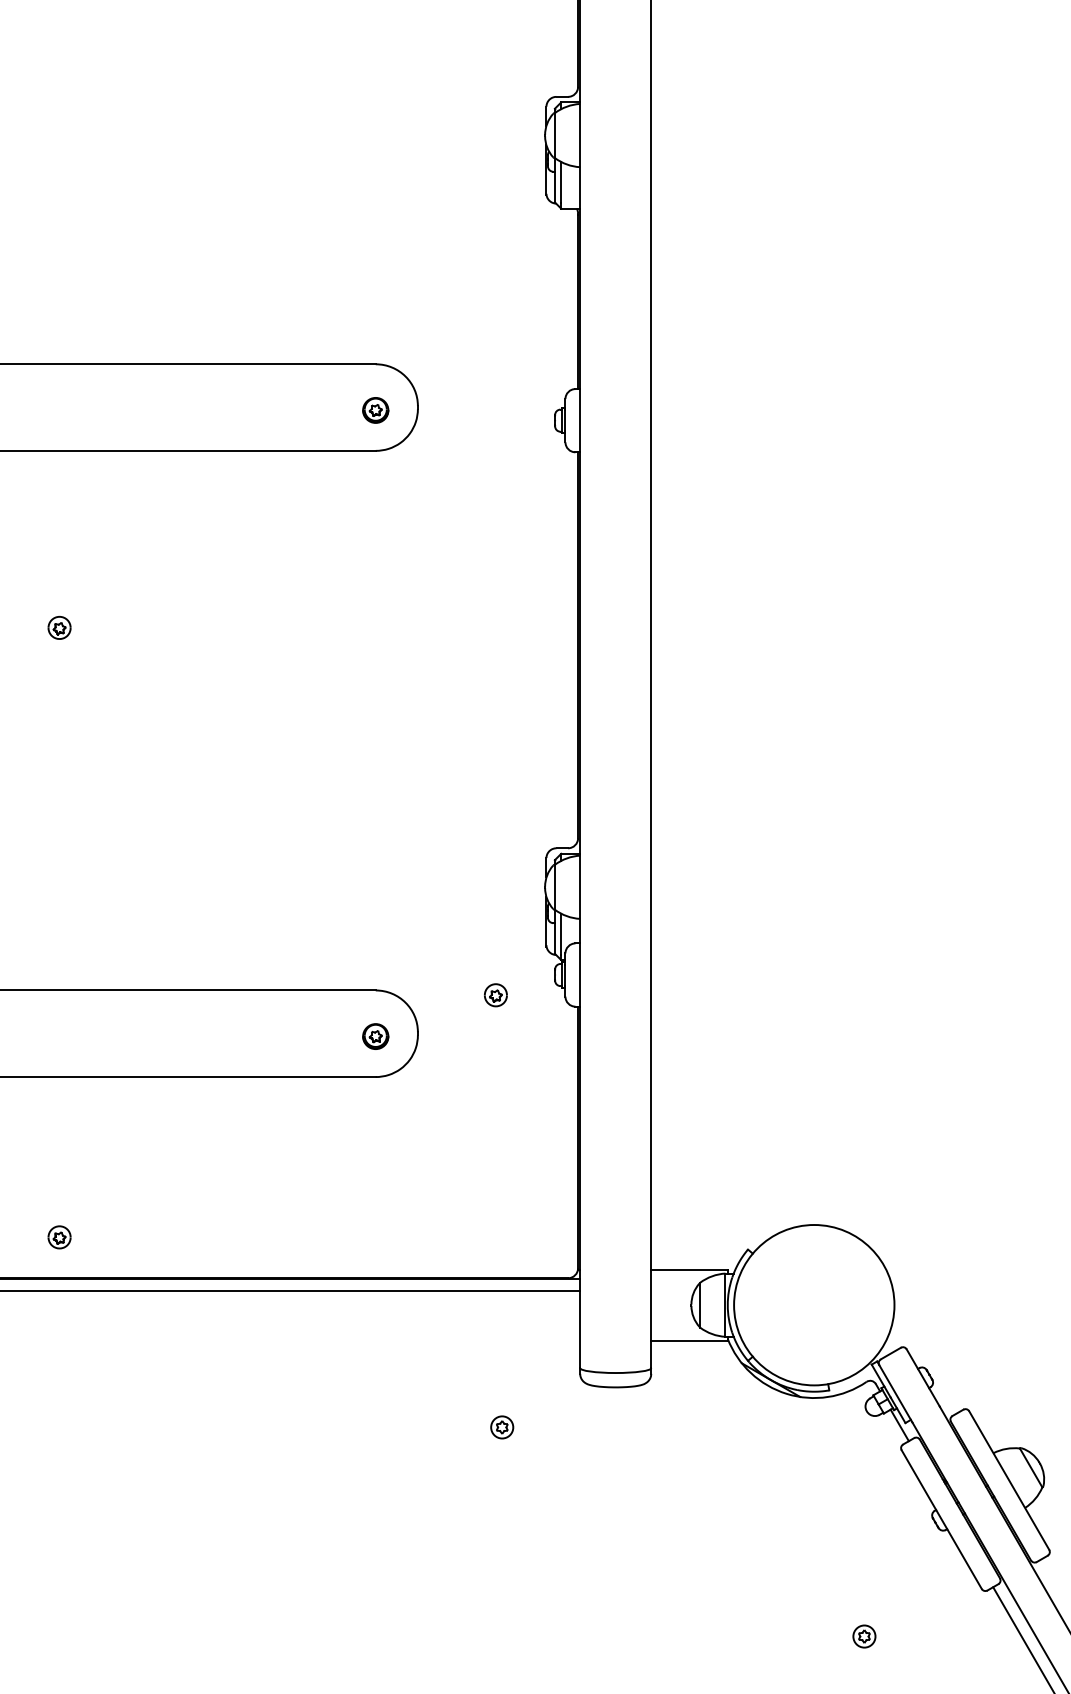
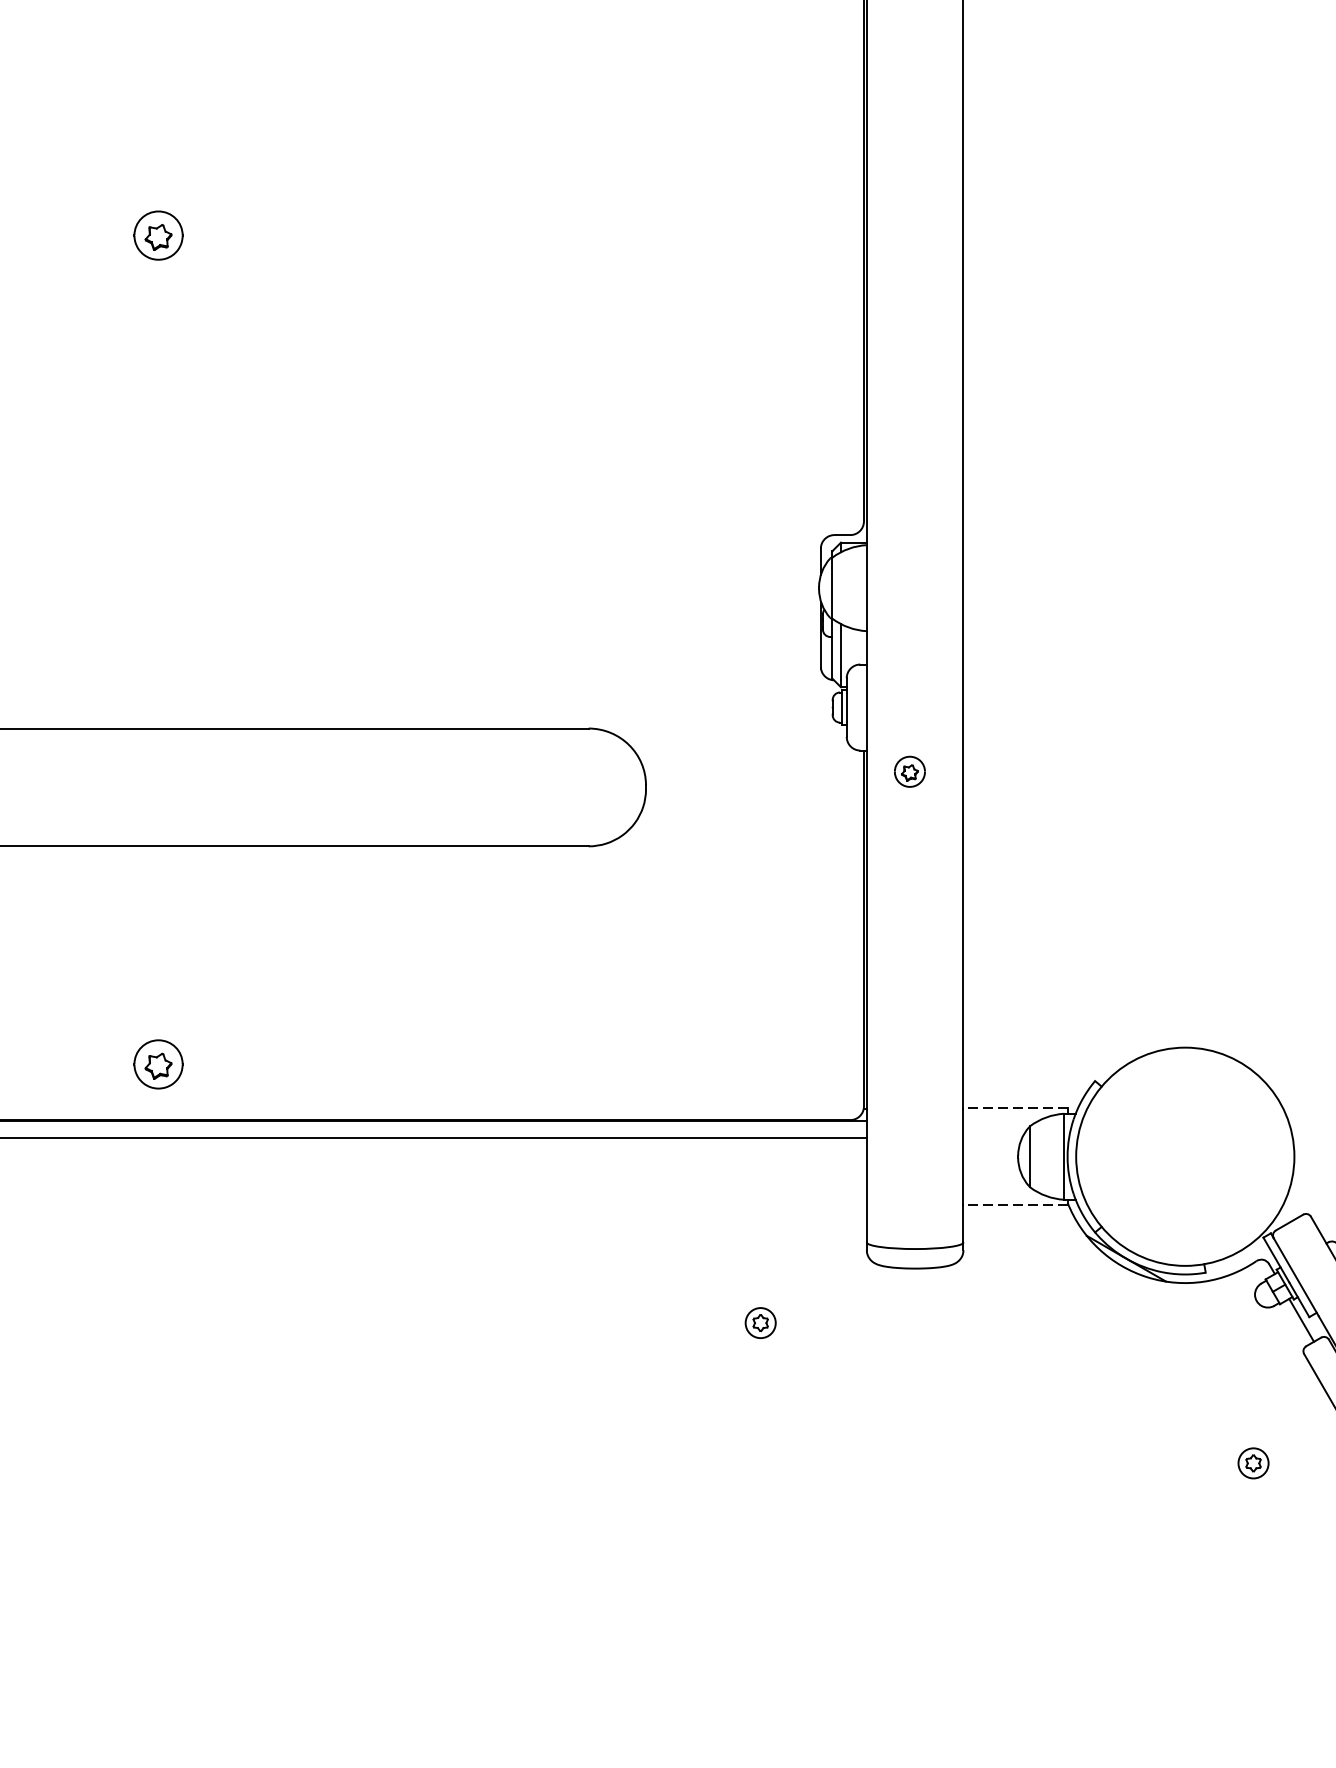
part: (59, 627) -> (158, 234), size x1.6
part: (495, 995) -> (909, 772), moved
part: (375, 1036) -> (588, 791), removed
part: (59, 1237) -> (158, 1064), size x1.6
line: (689, 1269) -> (1015, 1108), solid -> dashed
line: (689, 1340) -> (1015, 1204), solid -> dashed
part: (864, 1636) -> (1253, 1463), moved

